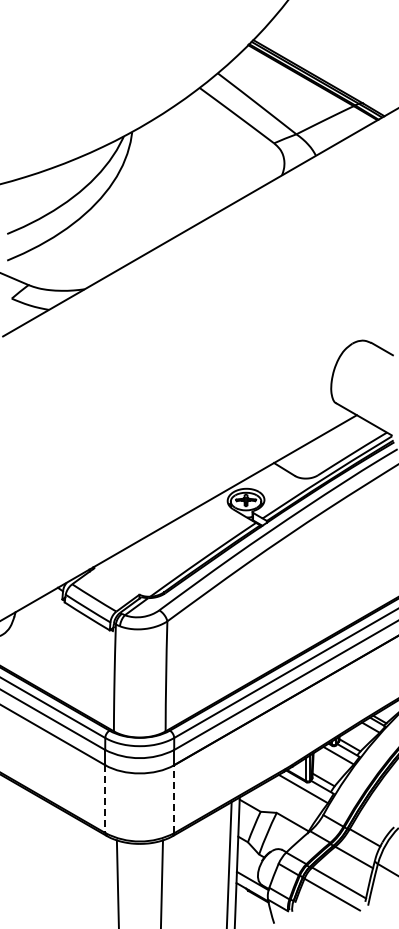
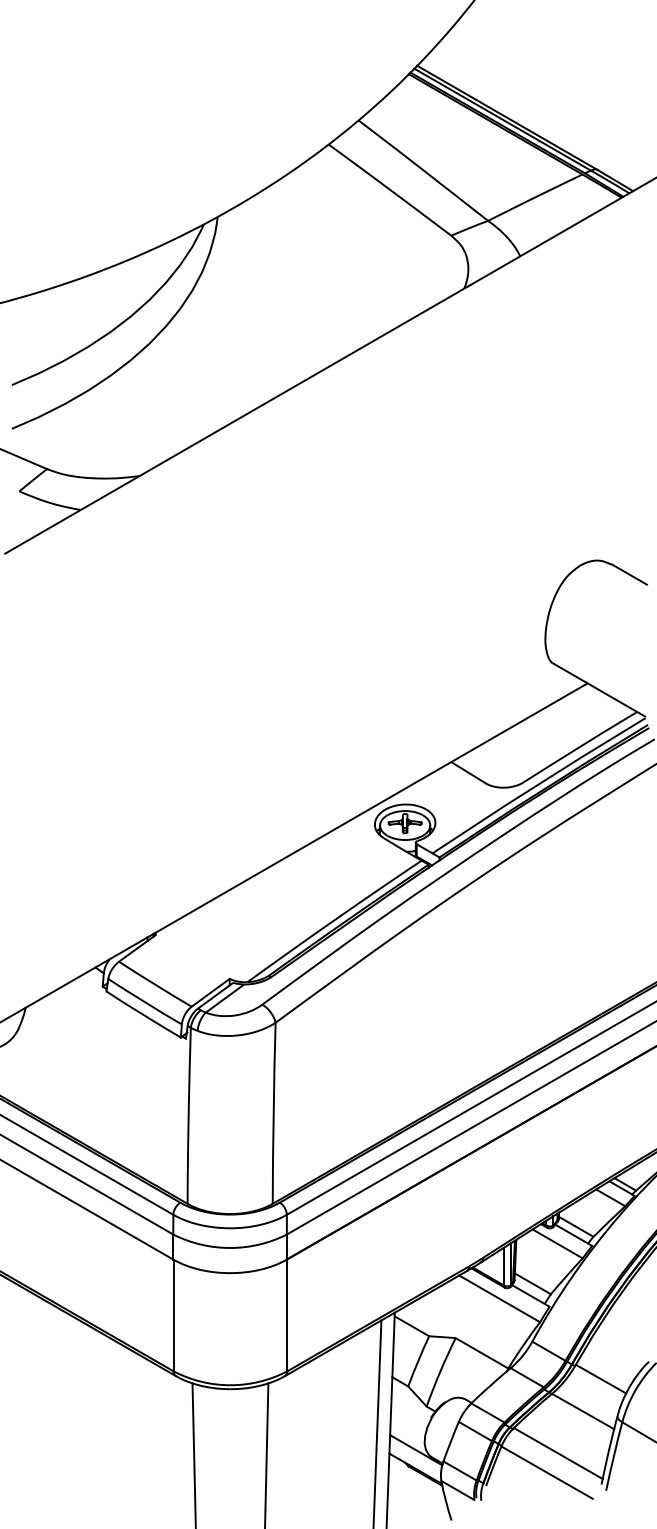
line: (174, 798) -> (287, 1314), dashed -> solid
line: (105, 799) -> (173, 1316), dashed -> solid

